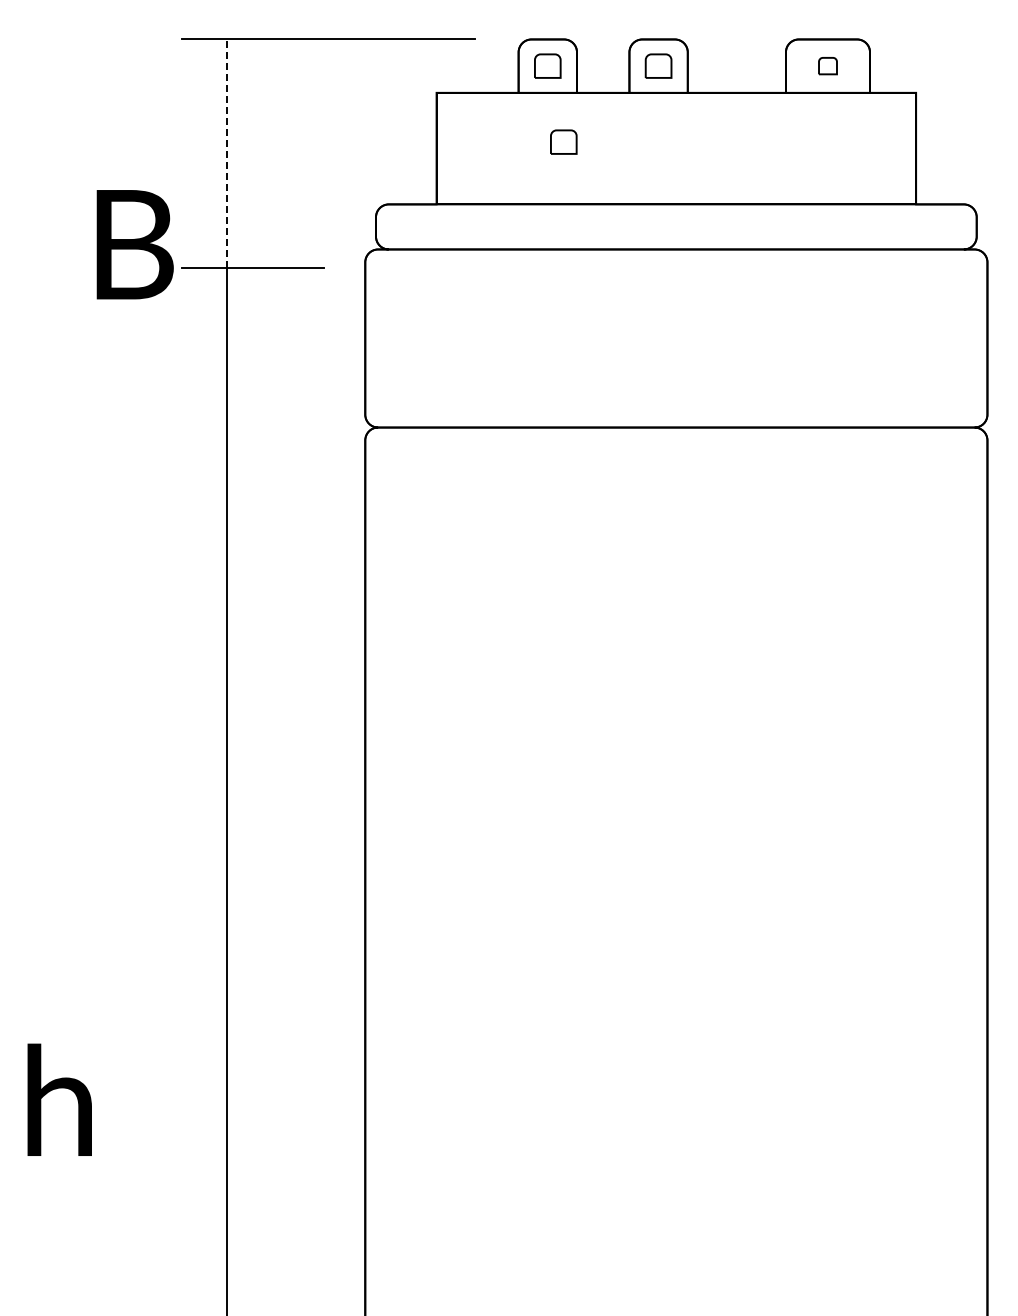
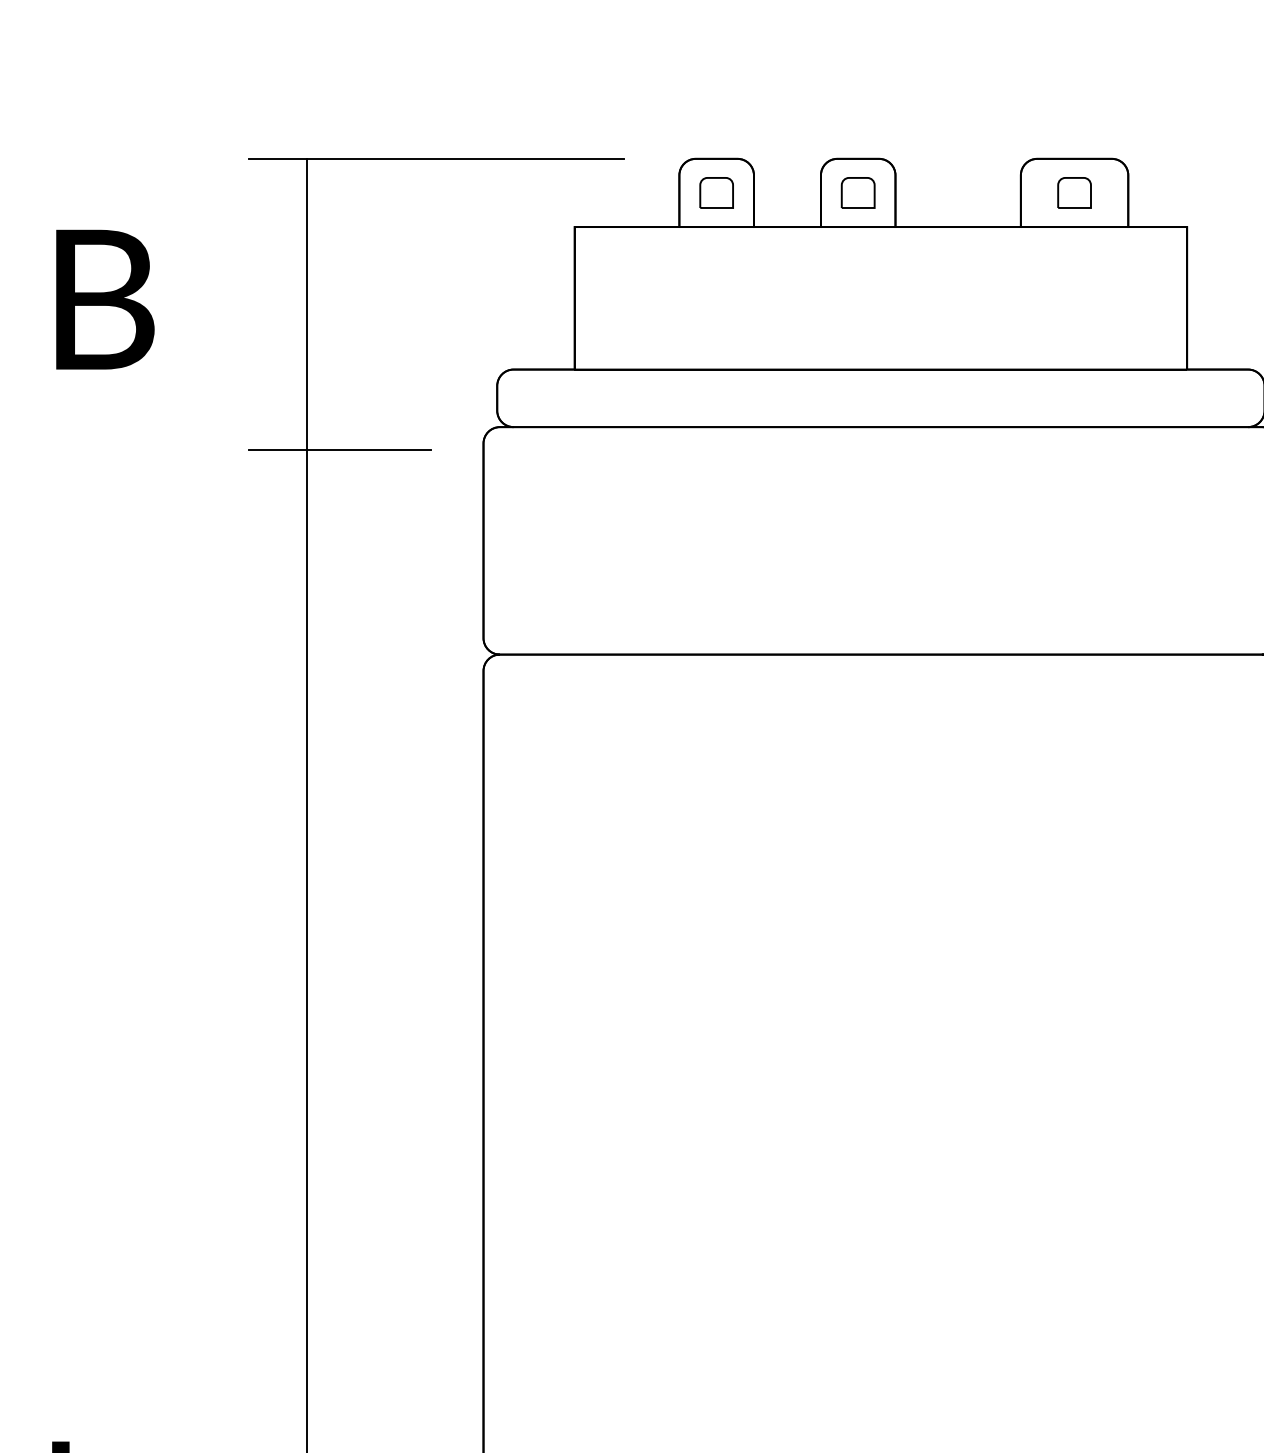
part: (827, 65) -> (1073, 192), size x1.43
part: (563, 141) -> (736, 289), removed
line: (226, 153) -> (306, 304), dashed -> solid
text: (134, 244) -> (104, 299), moved

